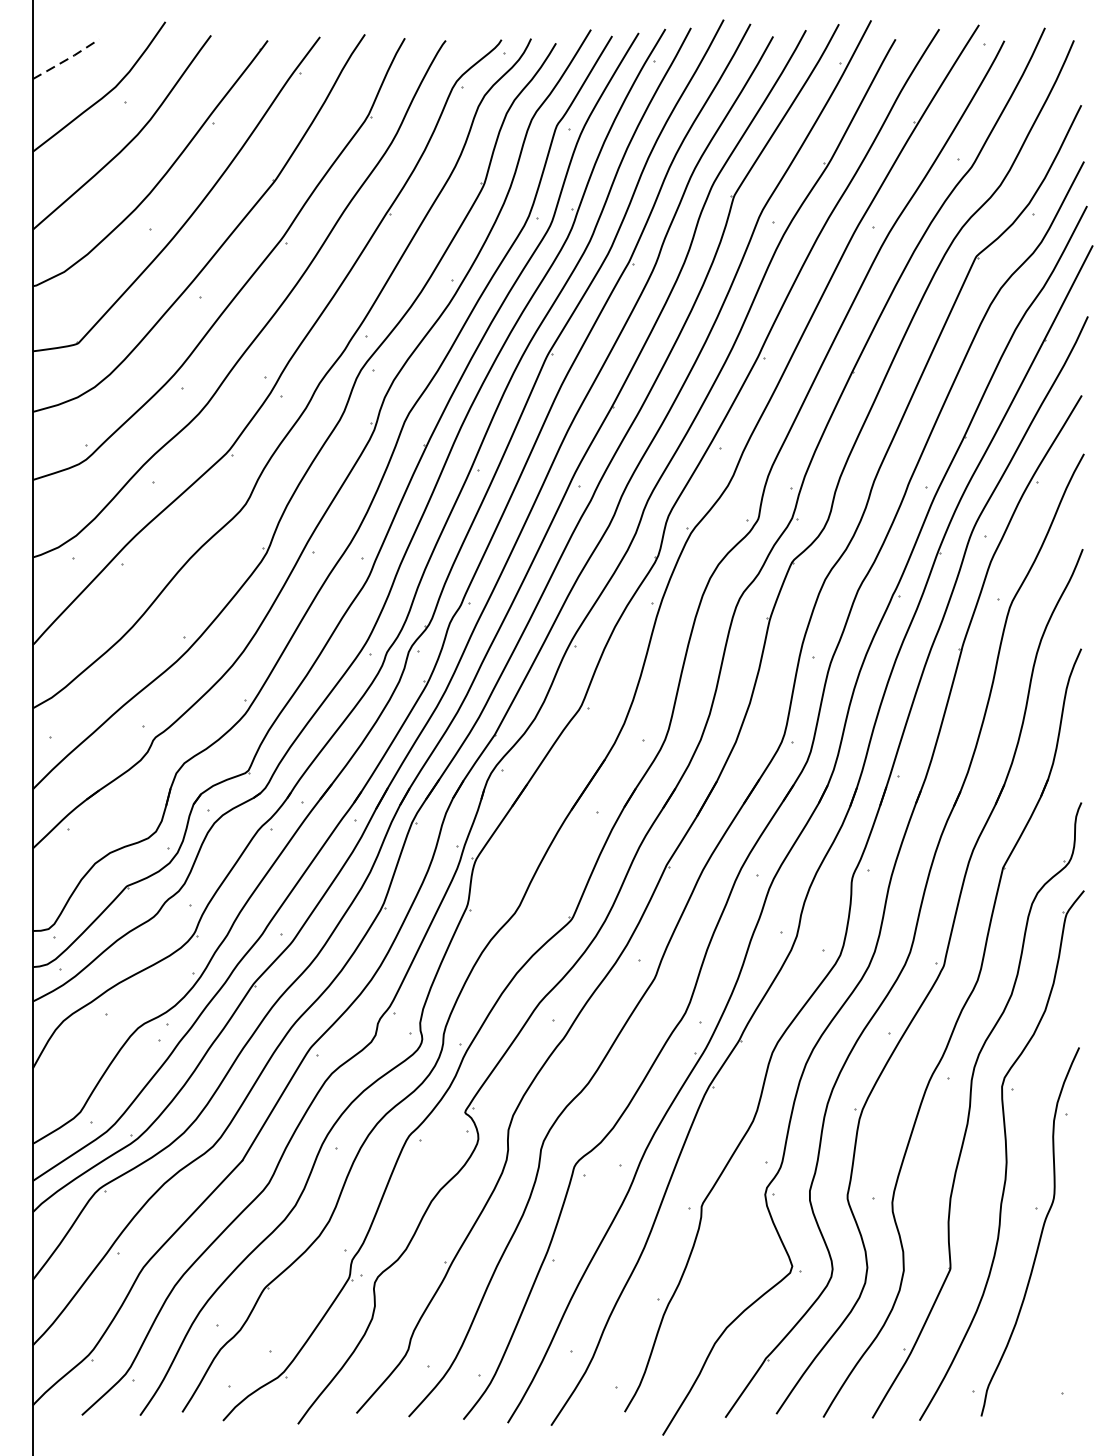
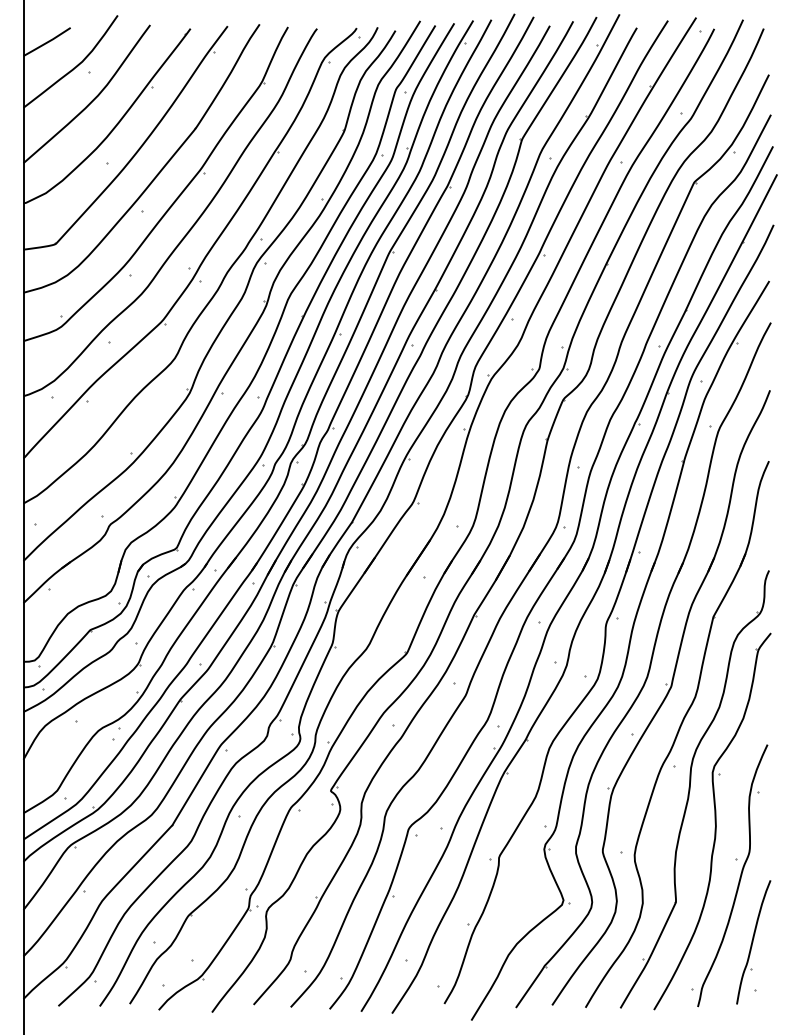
line: (66, 59) -> (47, 42), dashed -> solid
part: (1059, 1325) -> (753, 942), added

